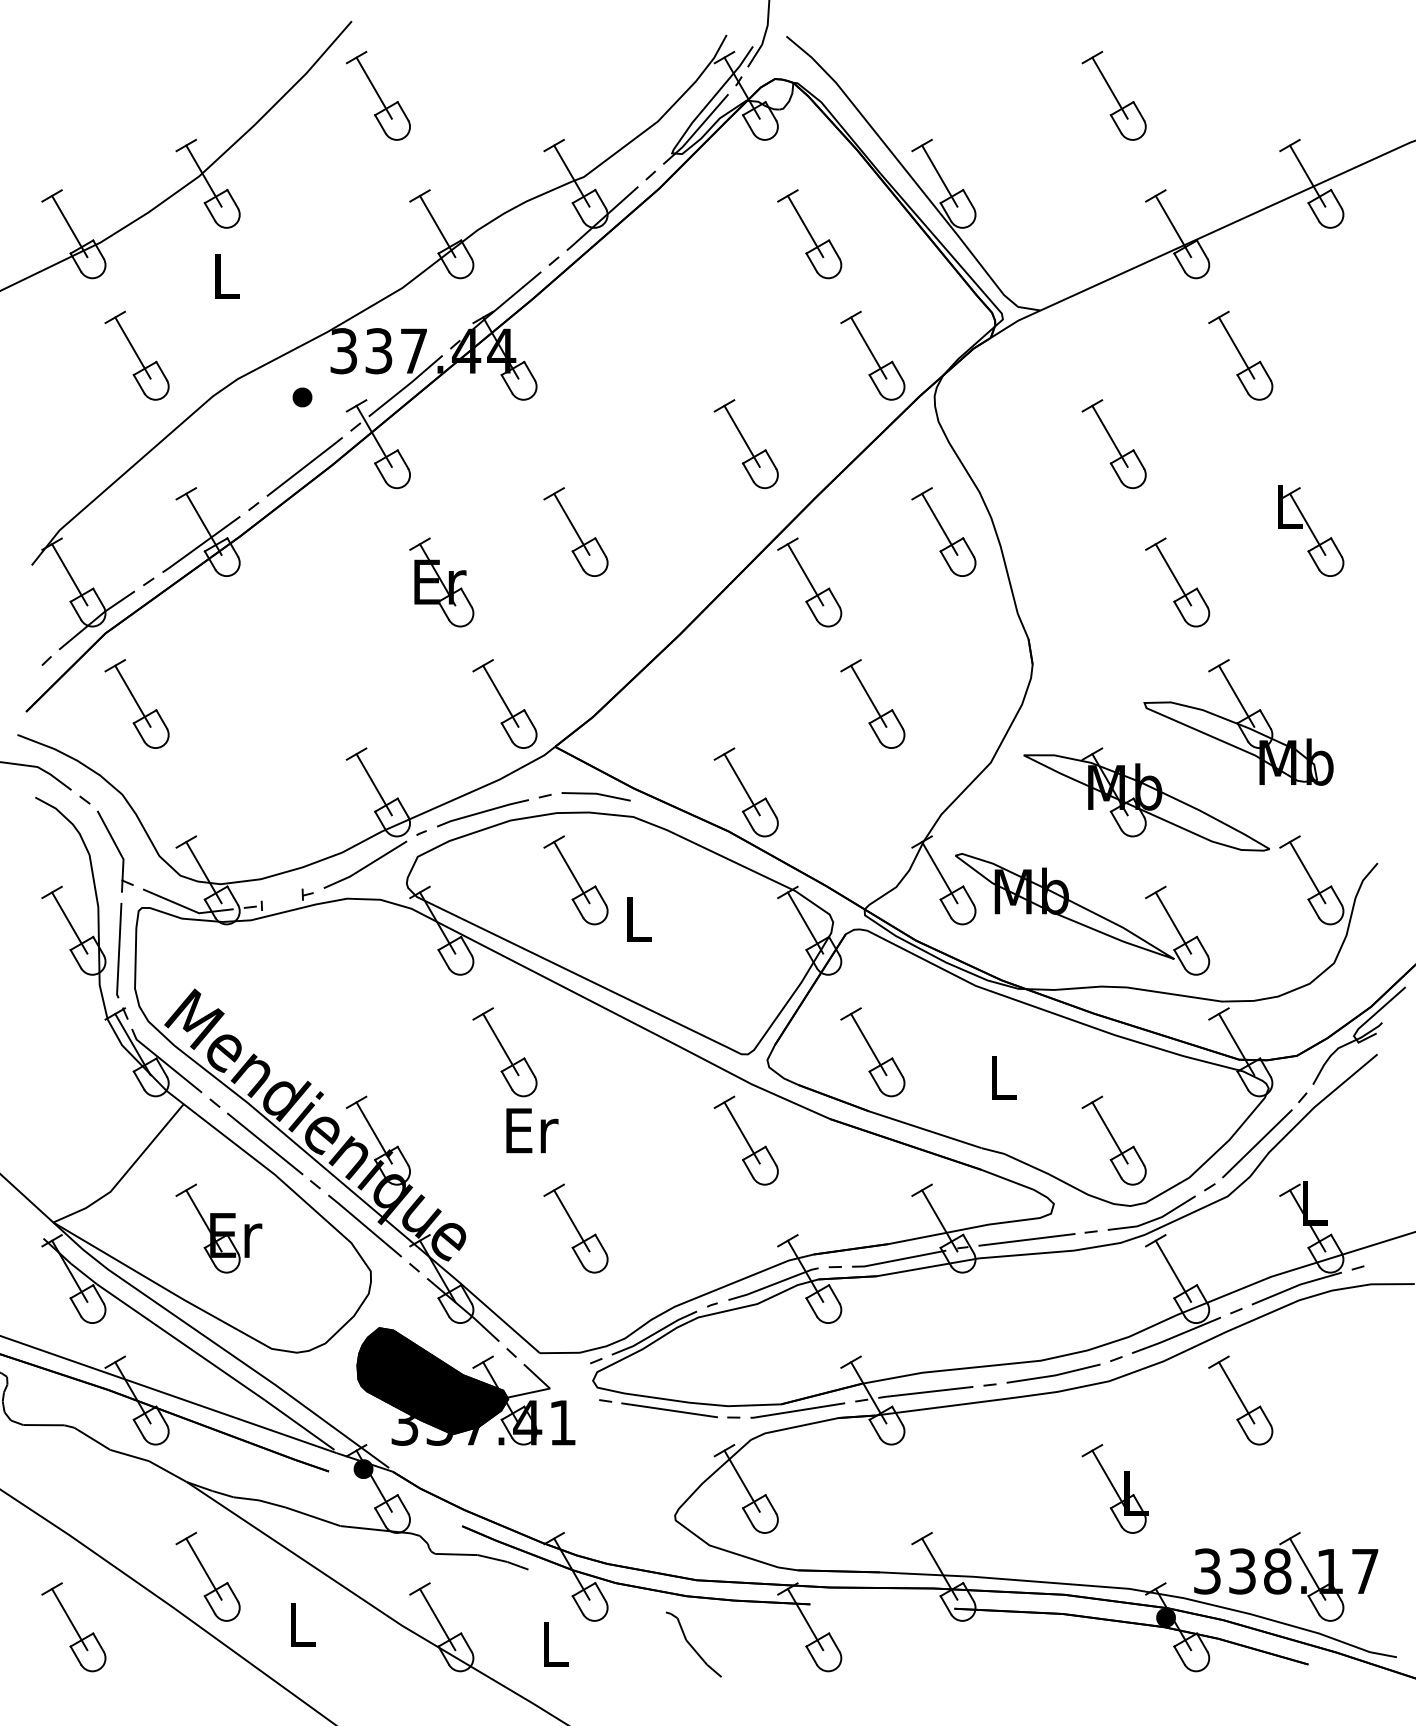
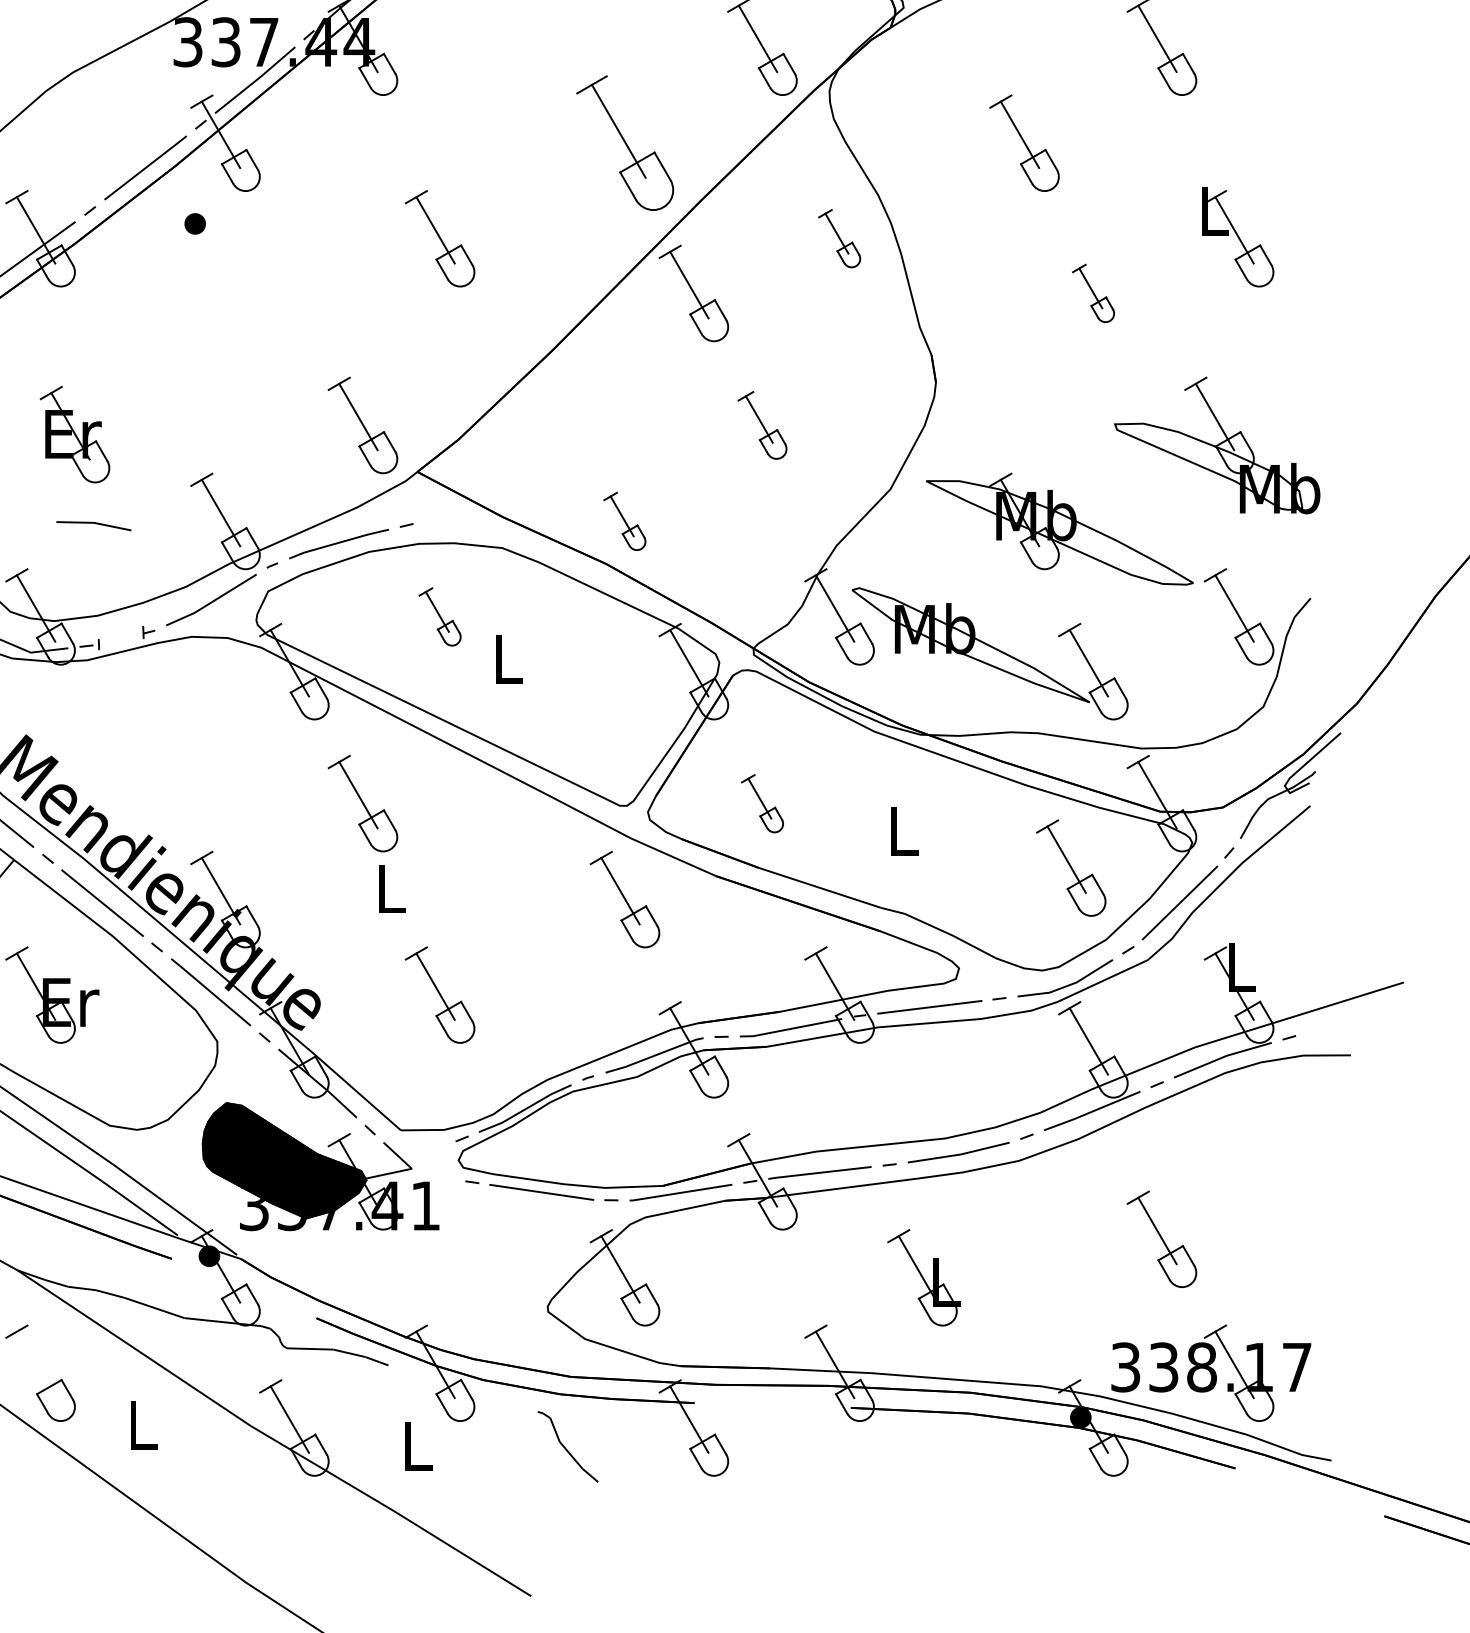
part: (302, 397) -> (195, 223), moved
part: (745, 444) -> (624, 143), size x1.4
part: (943, 531) -> (839, 238), size x0.6
part: (441, 582) -> (74, 434), moved
part: (1177, 582) -> (1093, 293), size x0.6
part: (872, 703) -> (762, 424), size x0.7
part: (1238, 722) -> (1217, 445), moved
part: (745, 792) -> (624, 521), size x0.6
line: (595, 794) -> (93, 523), moved
part: (575, 880) -> (439, 617), size x0.6
part: (872, 1052) -> (762, 803), size x0.6
text: (532, 1130) -> (392, 888), Er -> L
part: (1113, 1140) -> (1070, 867), moved
part: (1240, 1400) -> (1161, 1239), moved
part: (1114, 1488) -> (922, 1277), moved
line: (203, 1568) -> (35, 1364), removed

